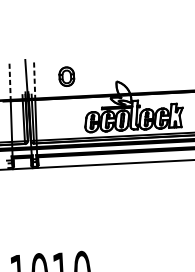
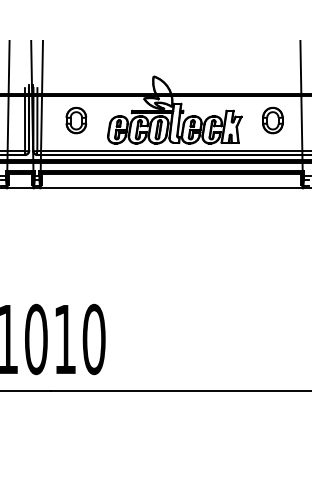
part: (66, 76) -> (76, 120), moved
line: (34, 79) -> (42, 67), dashed -> solid
line: (10, 80) -> (9, 67), dashed -> solid

